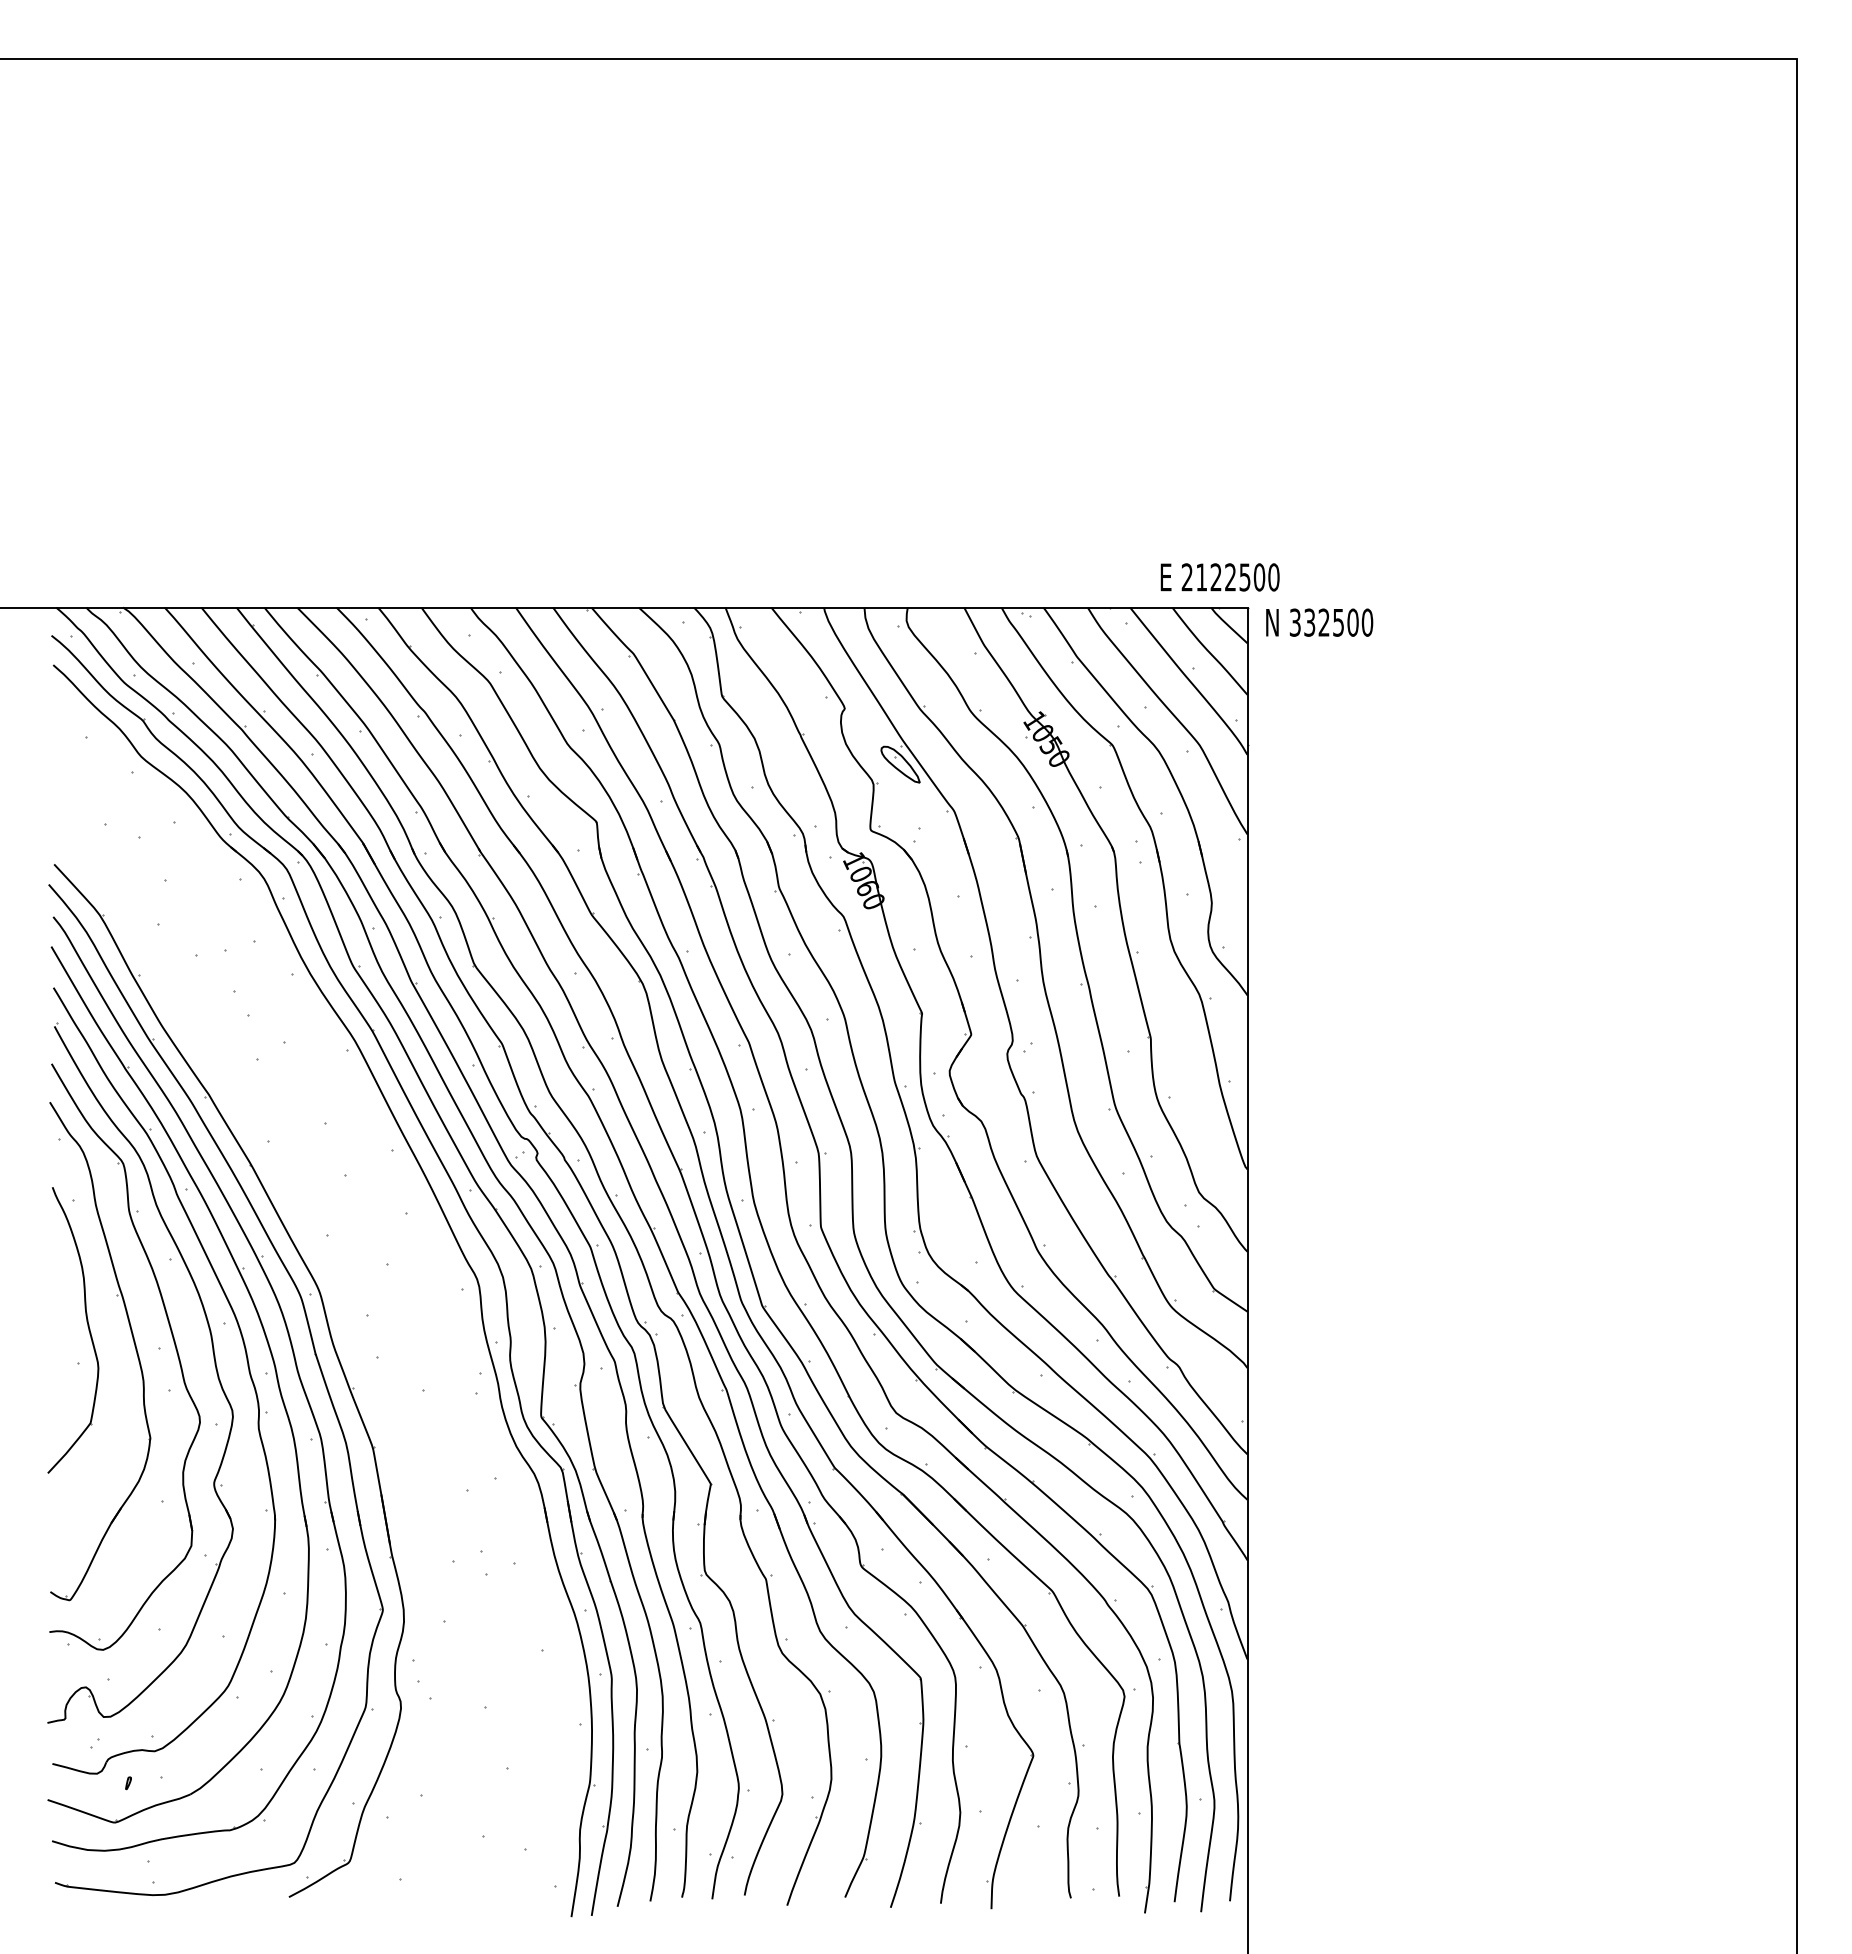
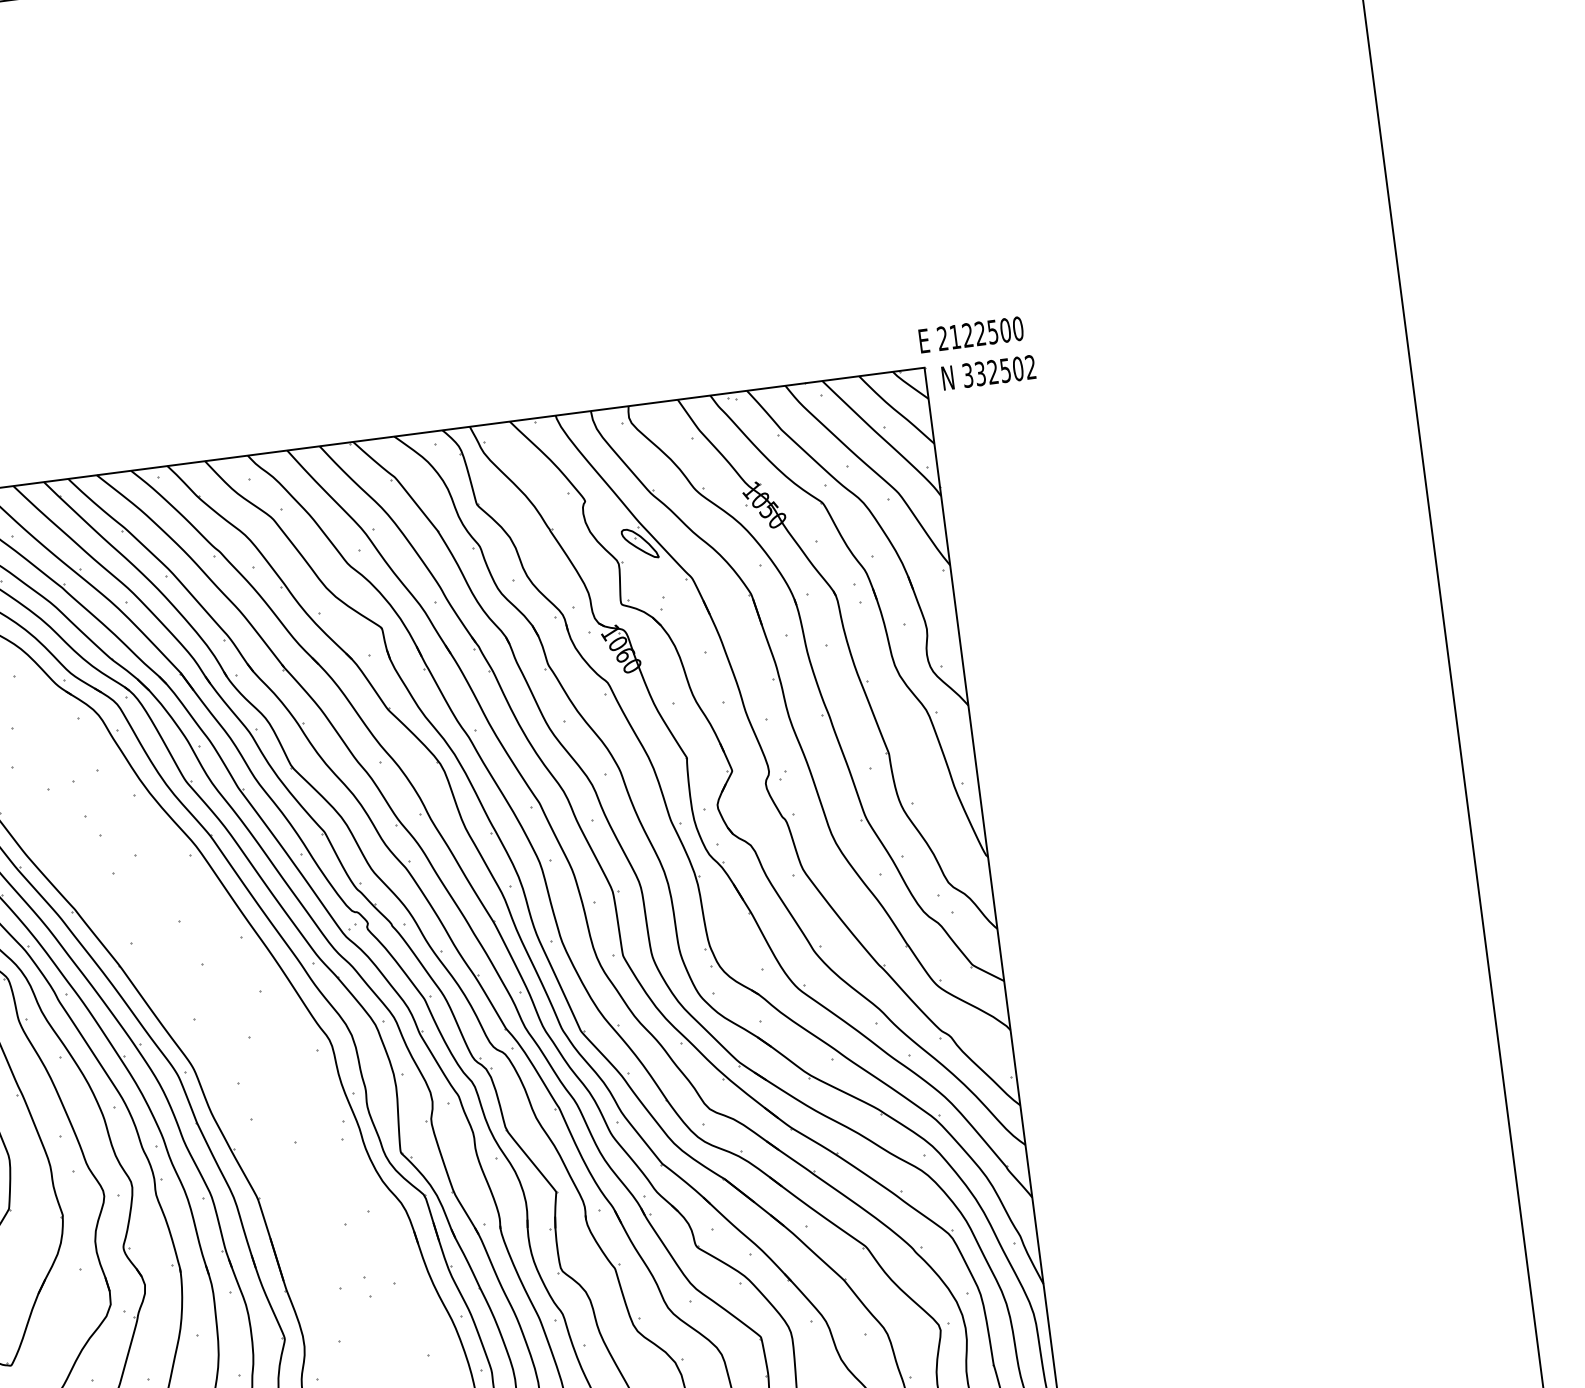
text: (1219, 577) -> (970, 335), moved
text: (1367, 622) -> (1030, 367), 332500 -> 332502

